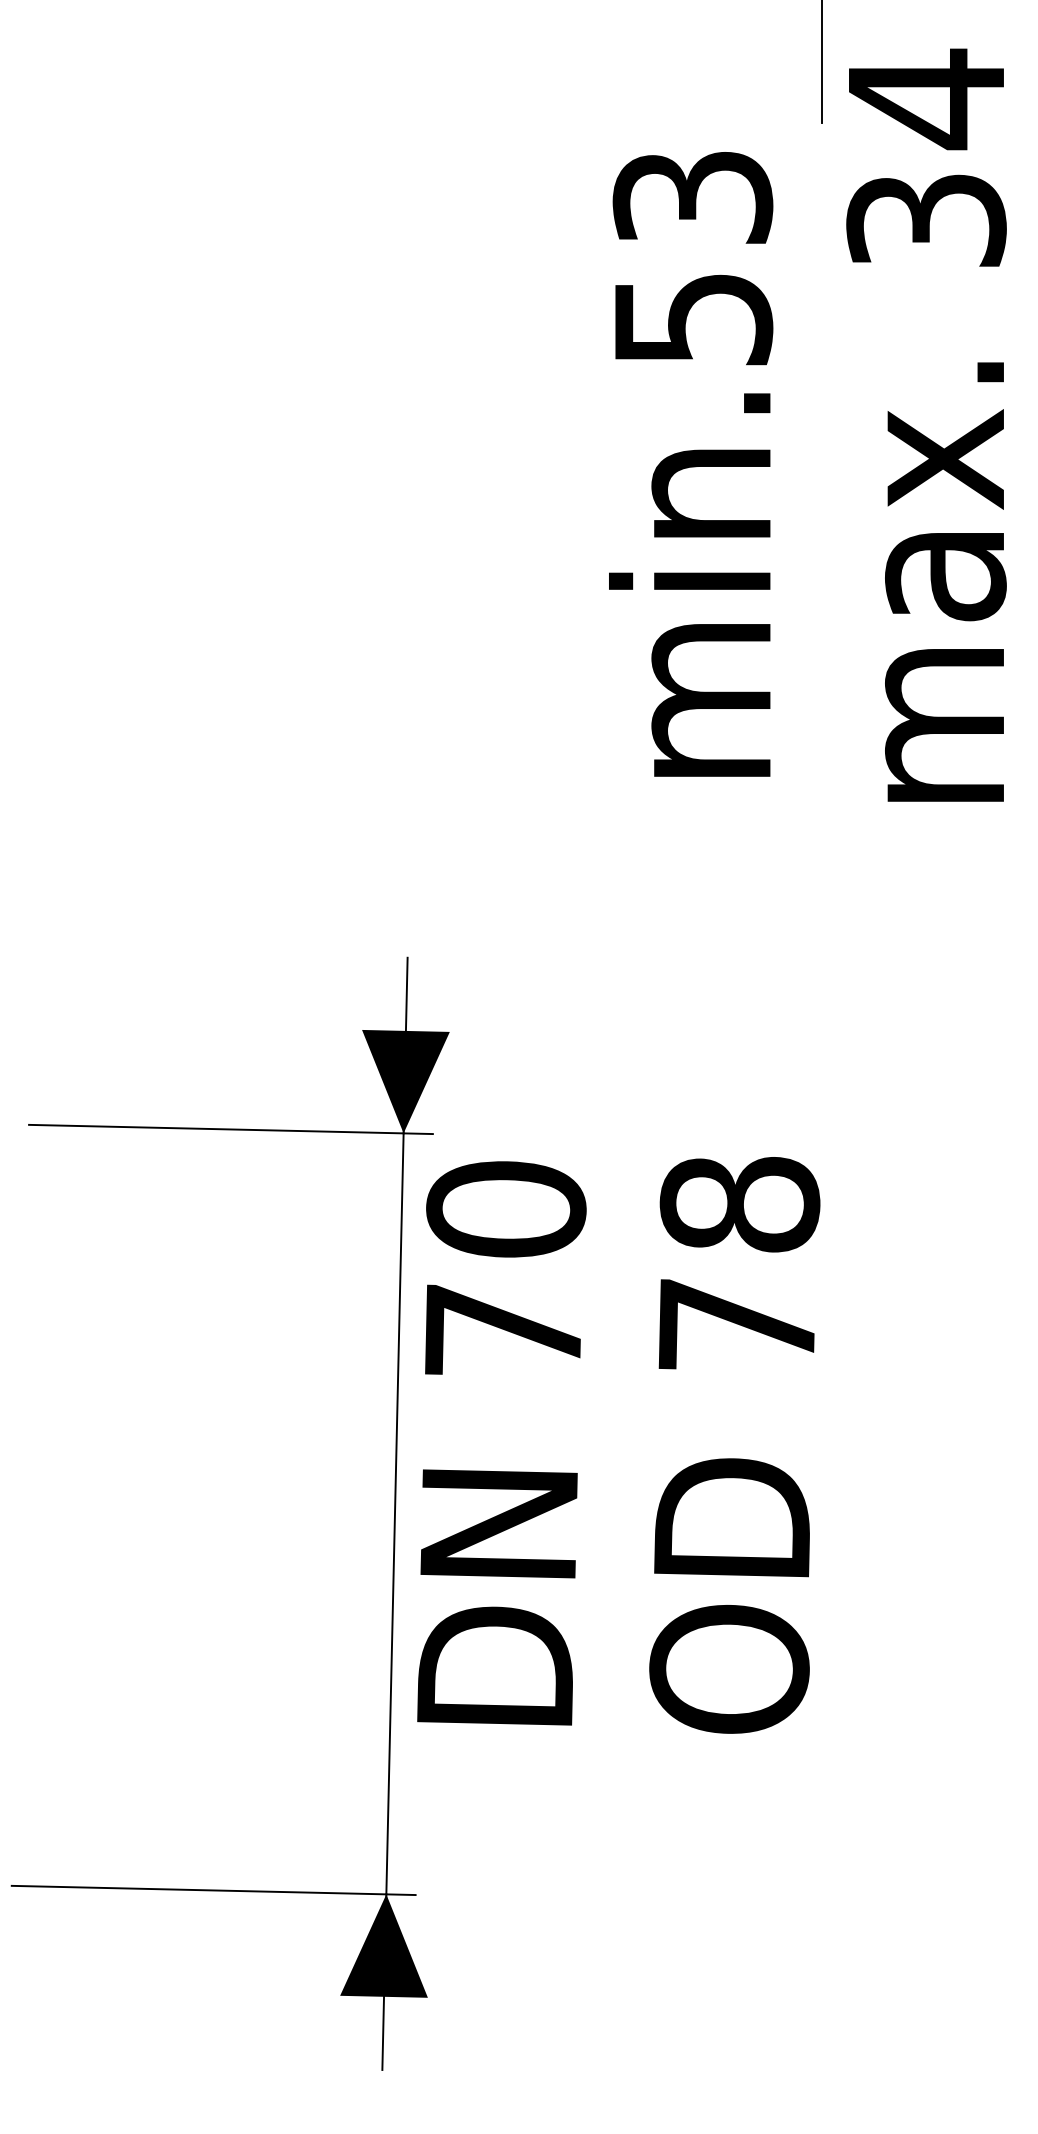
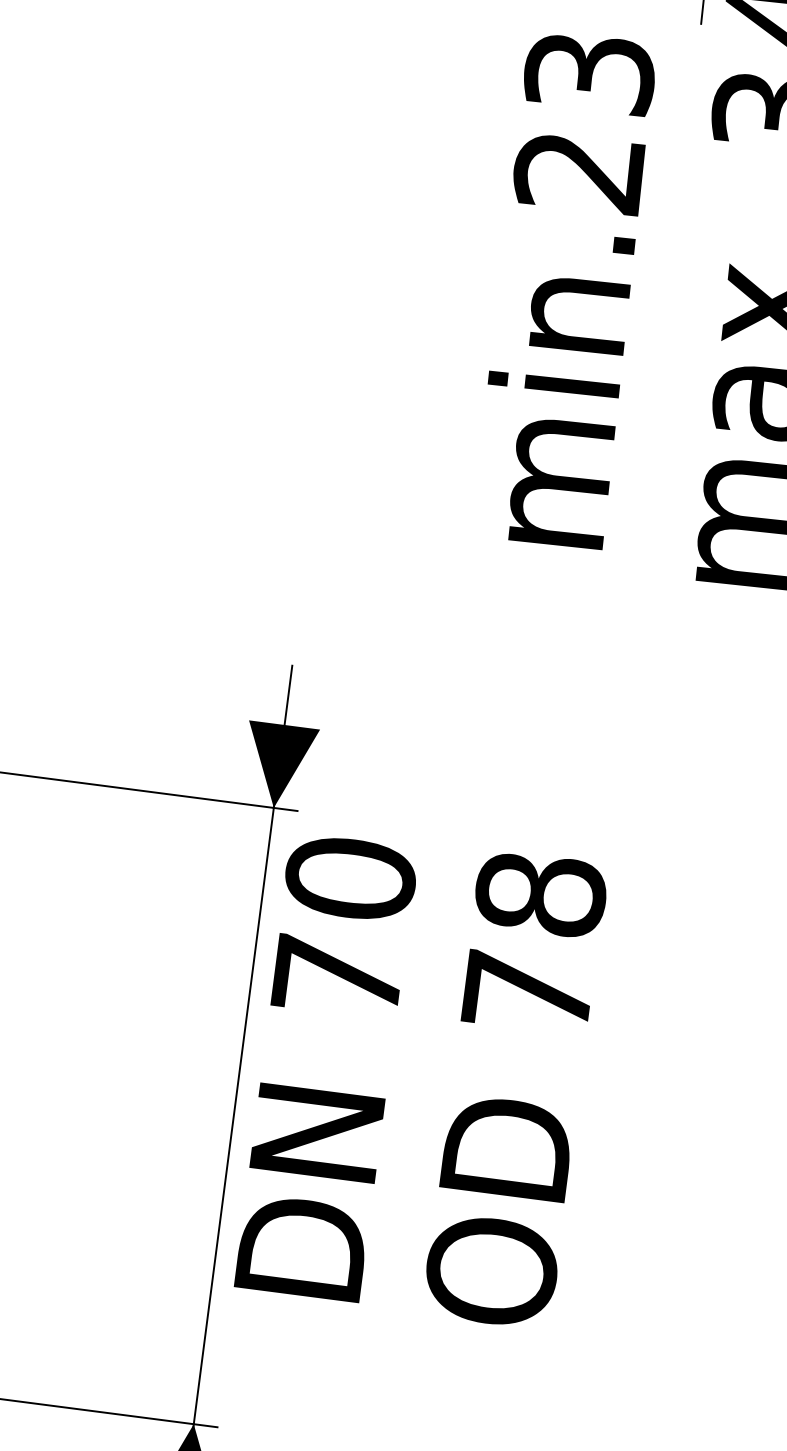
text: (692, 319) -> (578, 172), 53 -> 23

